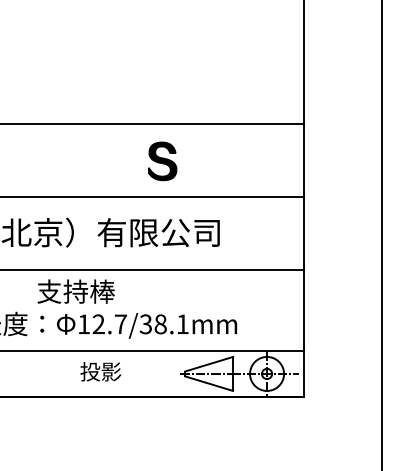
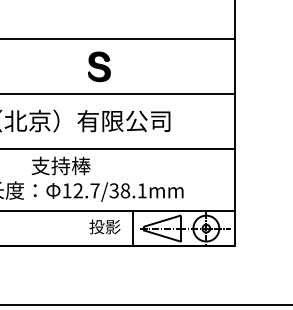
part: (162, 161) -> (99, 66), moved
text: (100, 371) -> (104, 226), moved
line: (170, 373) -> (132, 228), added

